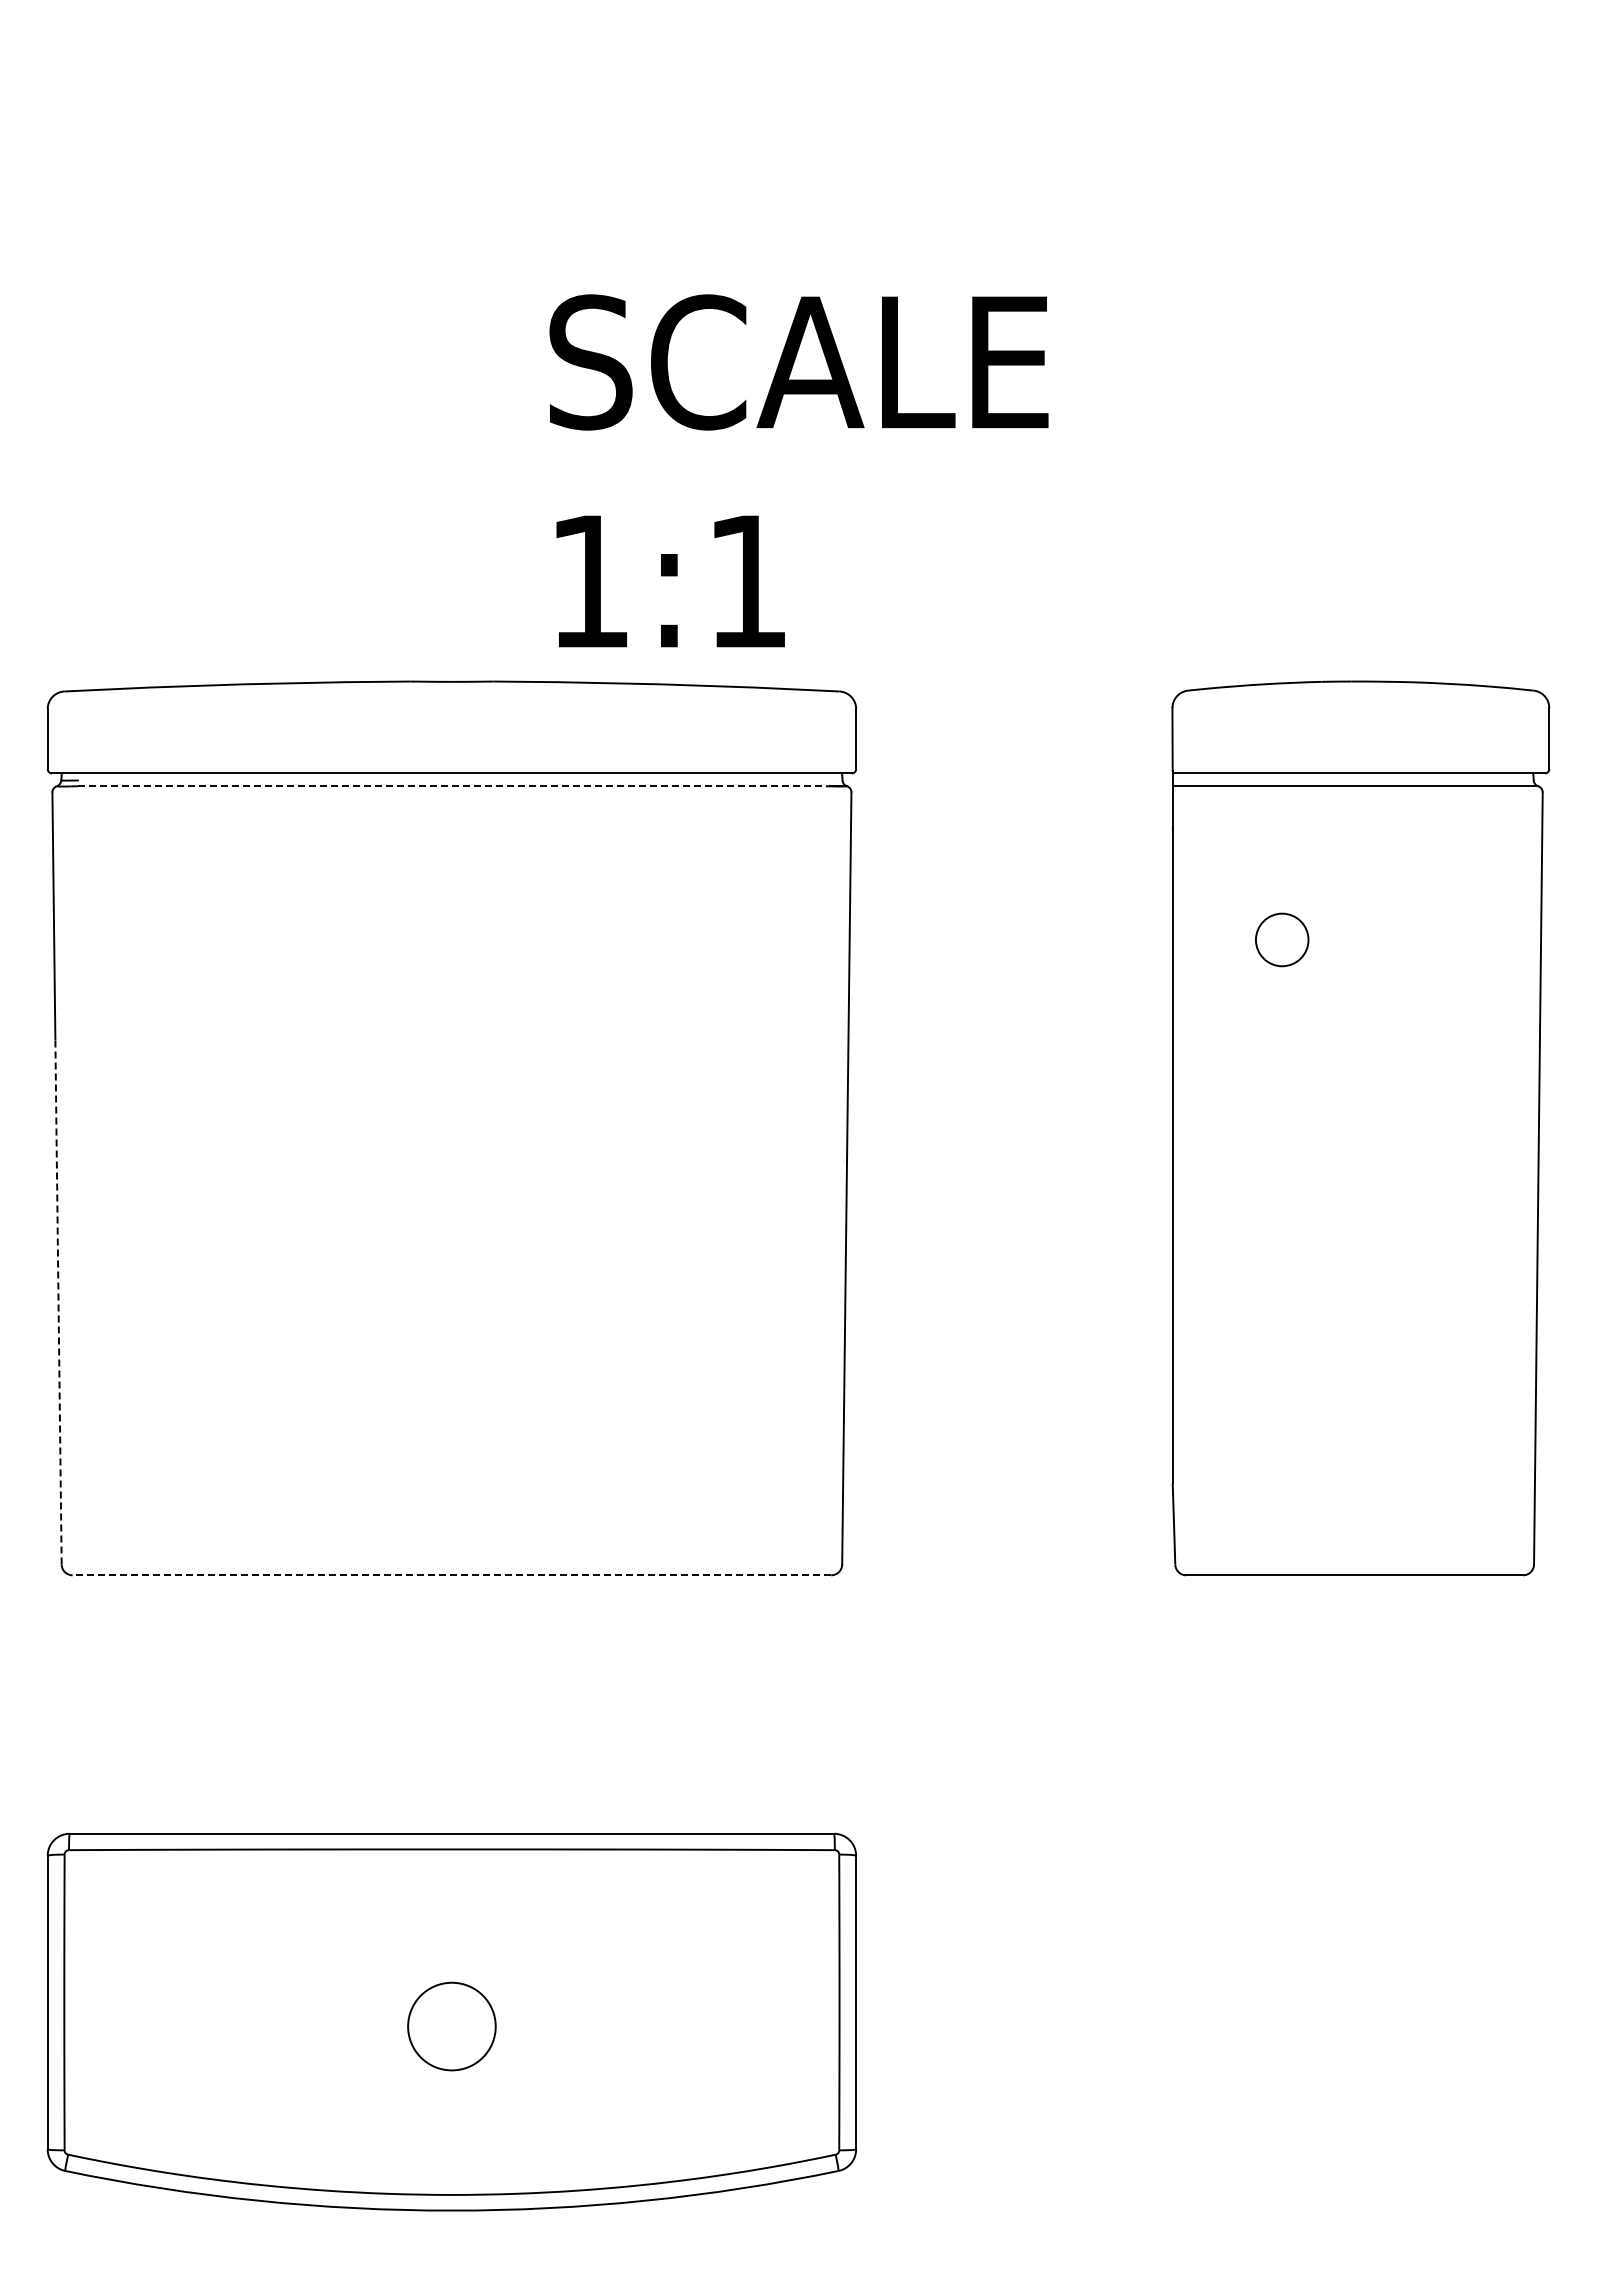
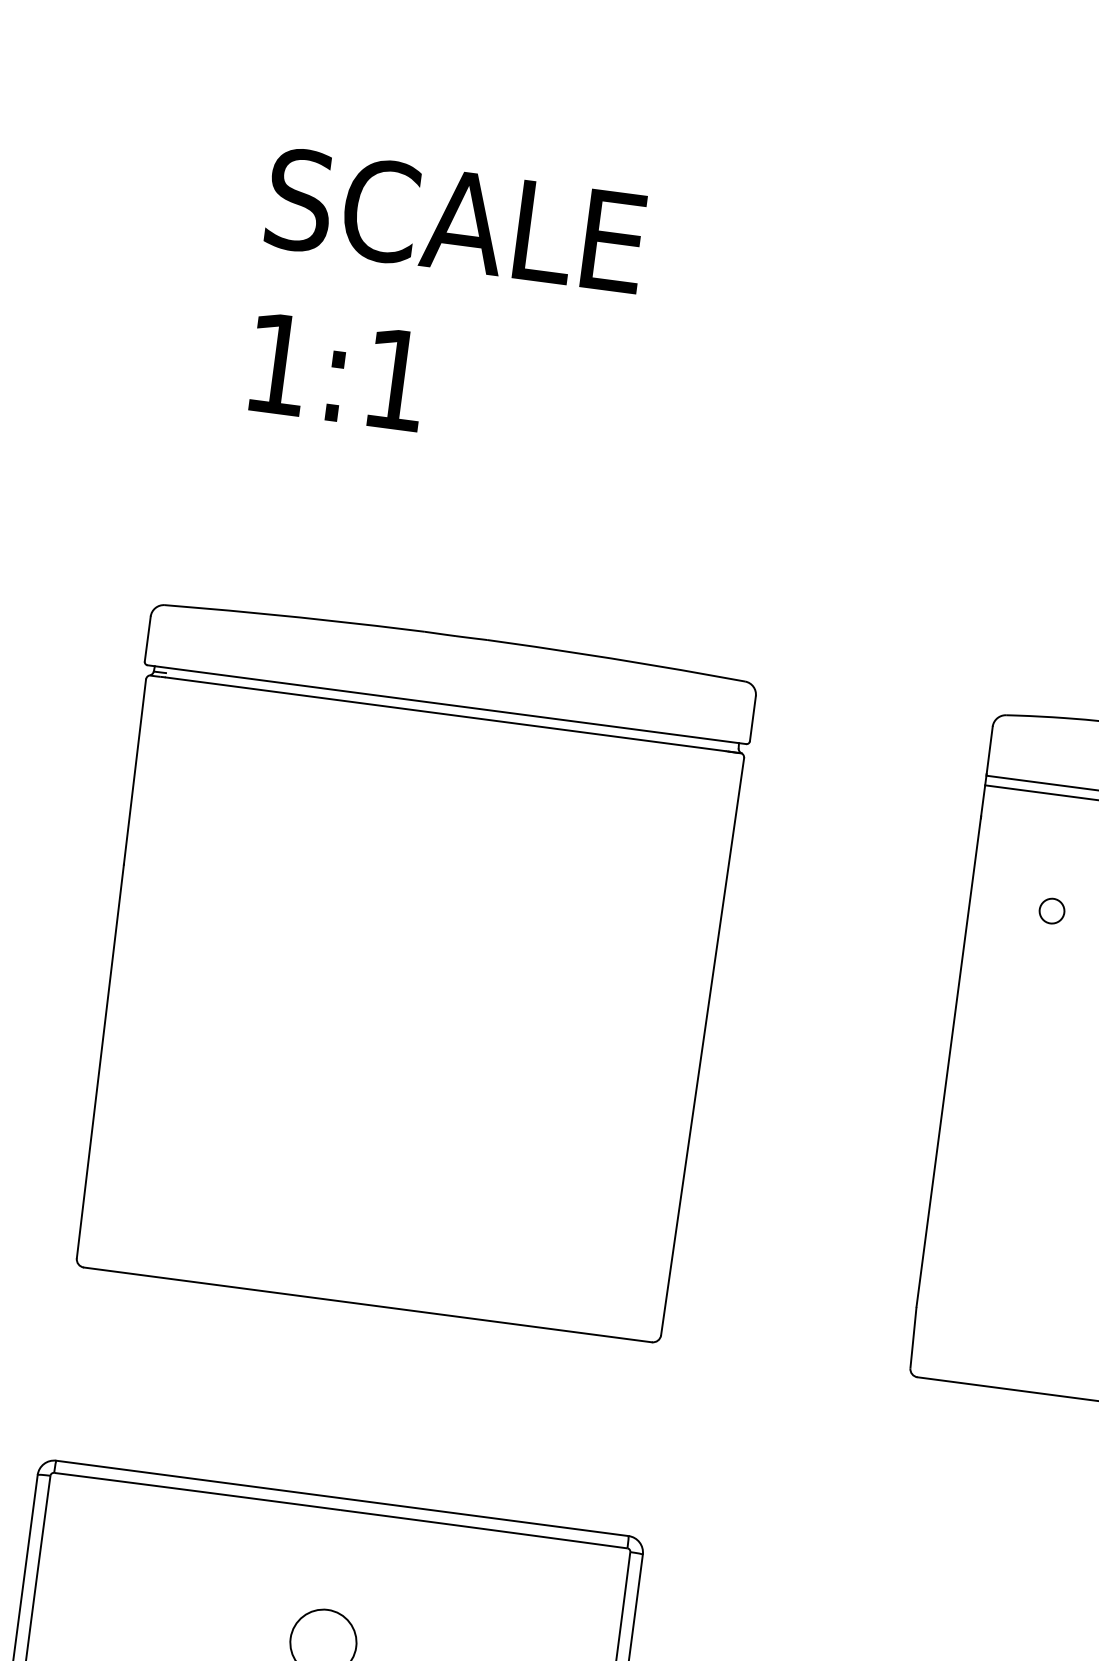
text: (798, 470) -> (444, 301), moved
line: (452, 786) -> (446, 714), dashed -> solid
circle: (1281, 939) -> (1051, 910), size x0.62
line: (58, 1301) -> (100, 1061), dashed -> solid
line: (451, 1575) -> (367, 1305), dashed -> solid

